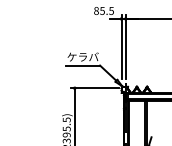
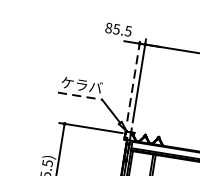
line: (121, 46) -> (133, 79), solid -> dashed
line: (83, 65) -> (80, 96), solid -> dashed

